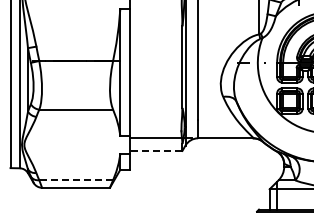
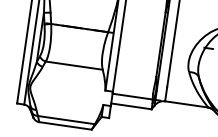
line: (155, 150) -> (130, 105), dashed -> solid
line: (76, 180) -> (66, 120), dashed -> solid

